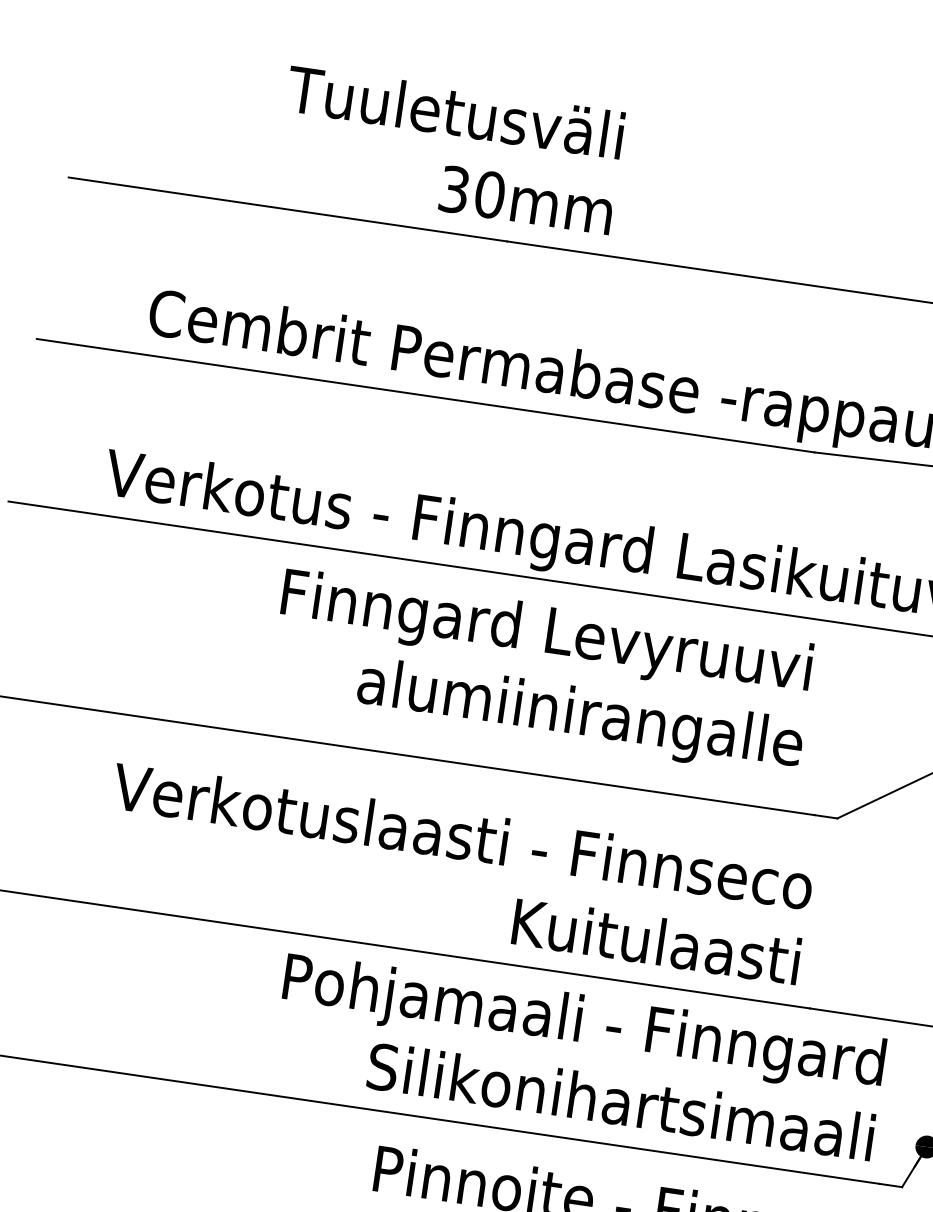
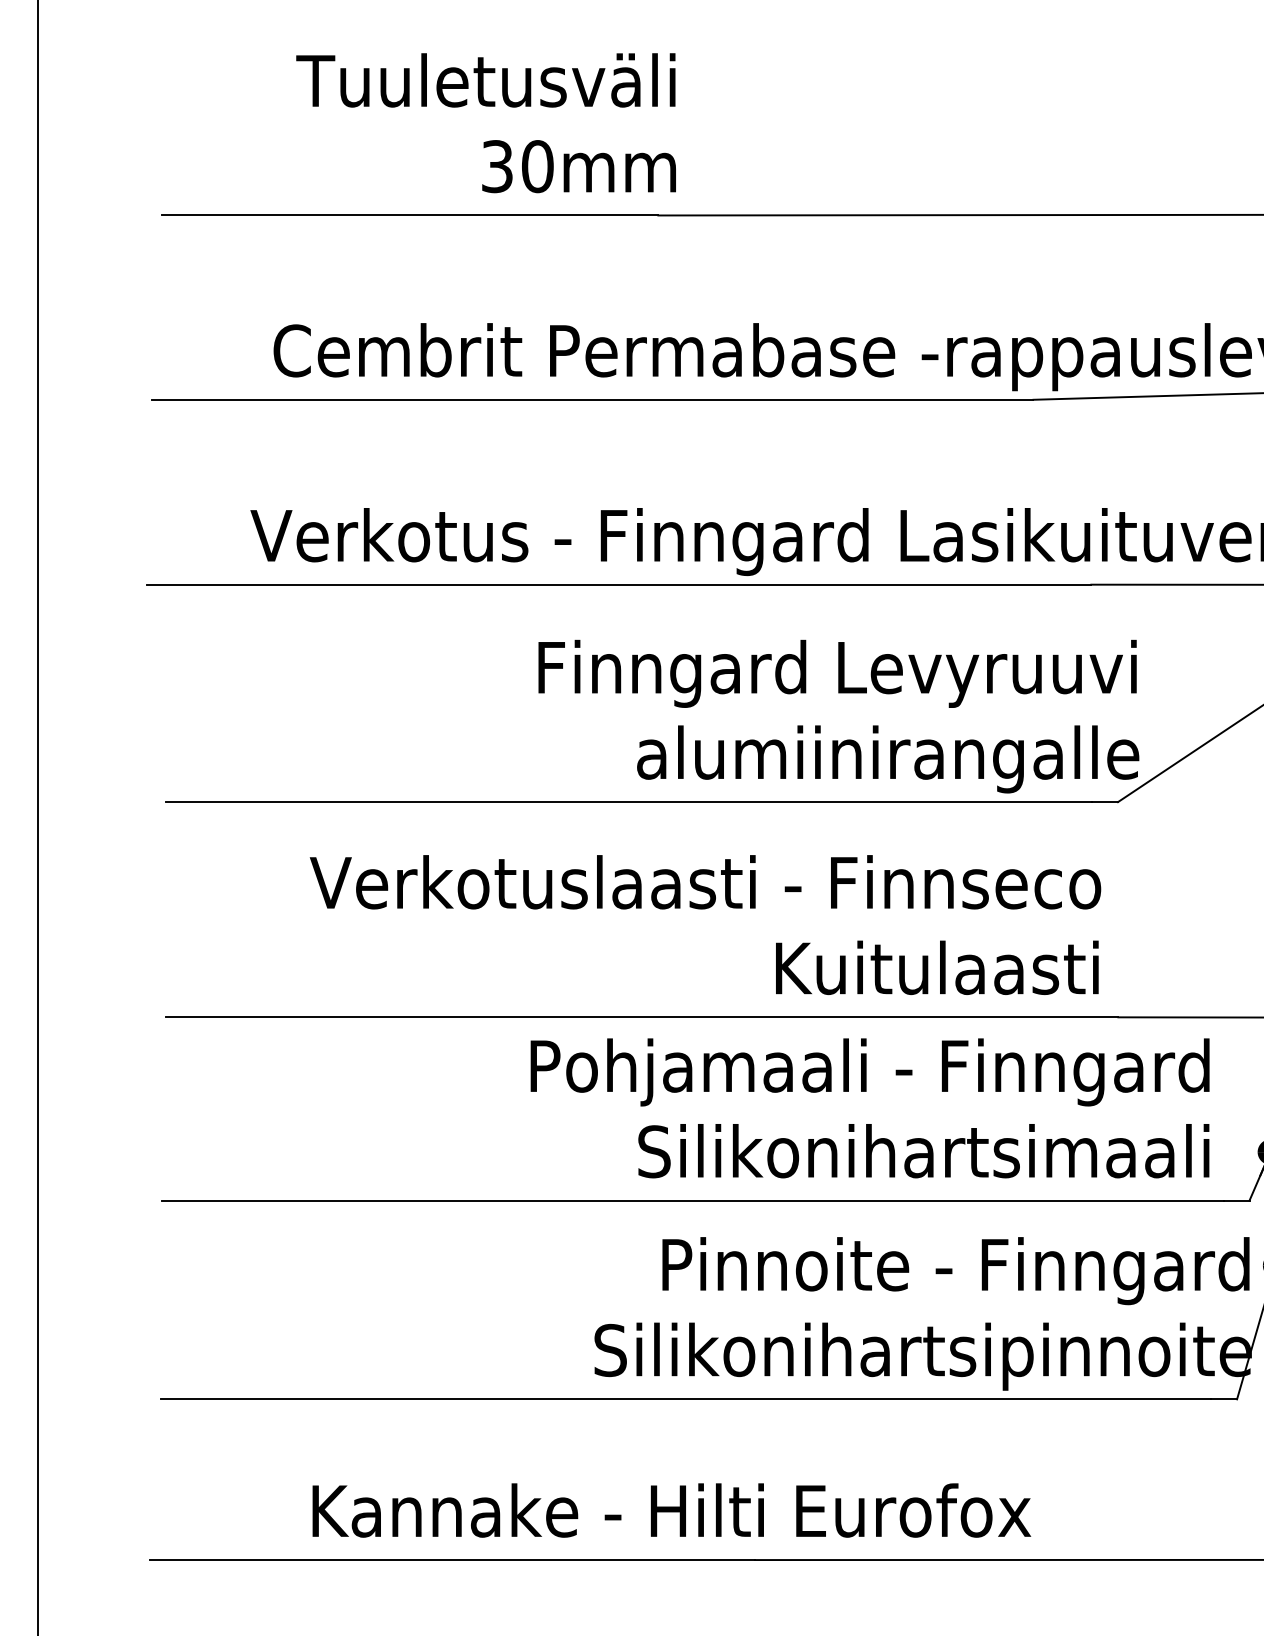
text: (449, 150) -> (485, 123), moved
text: (541, 672) -> (838, 716), moved

